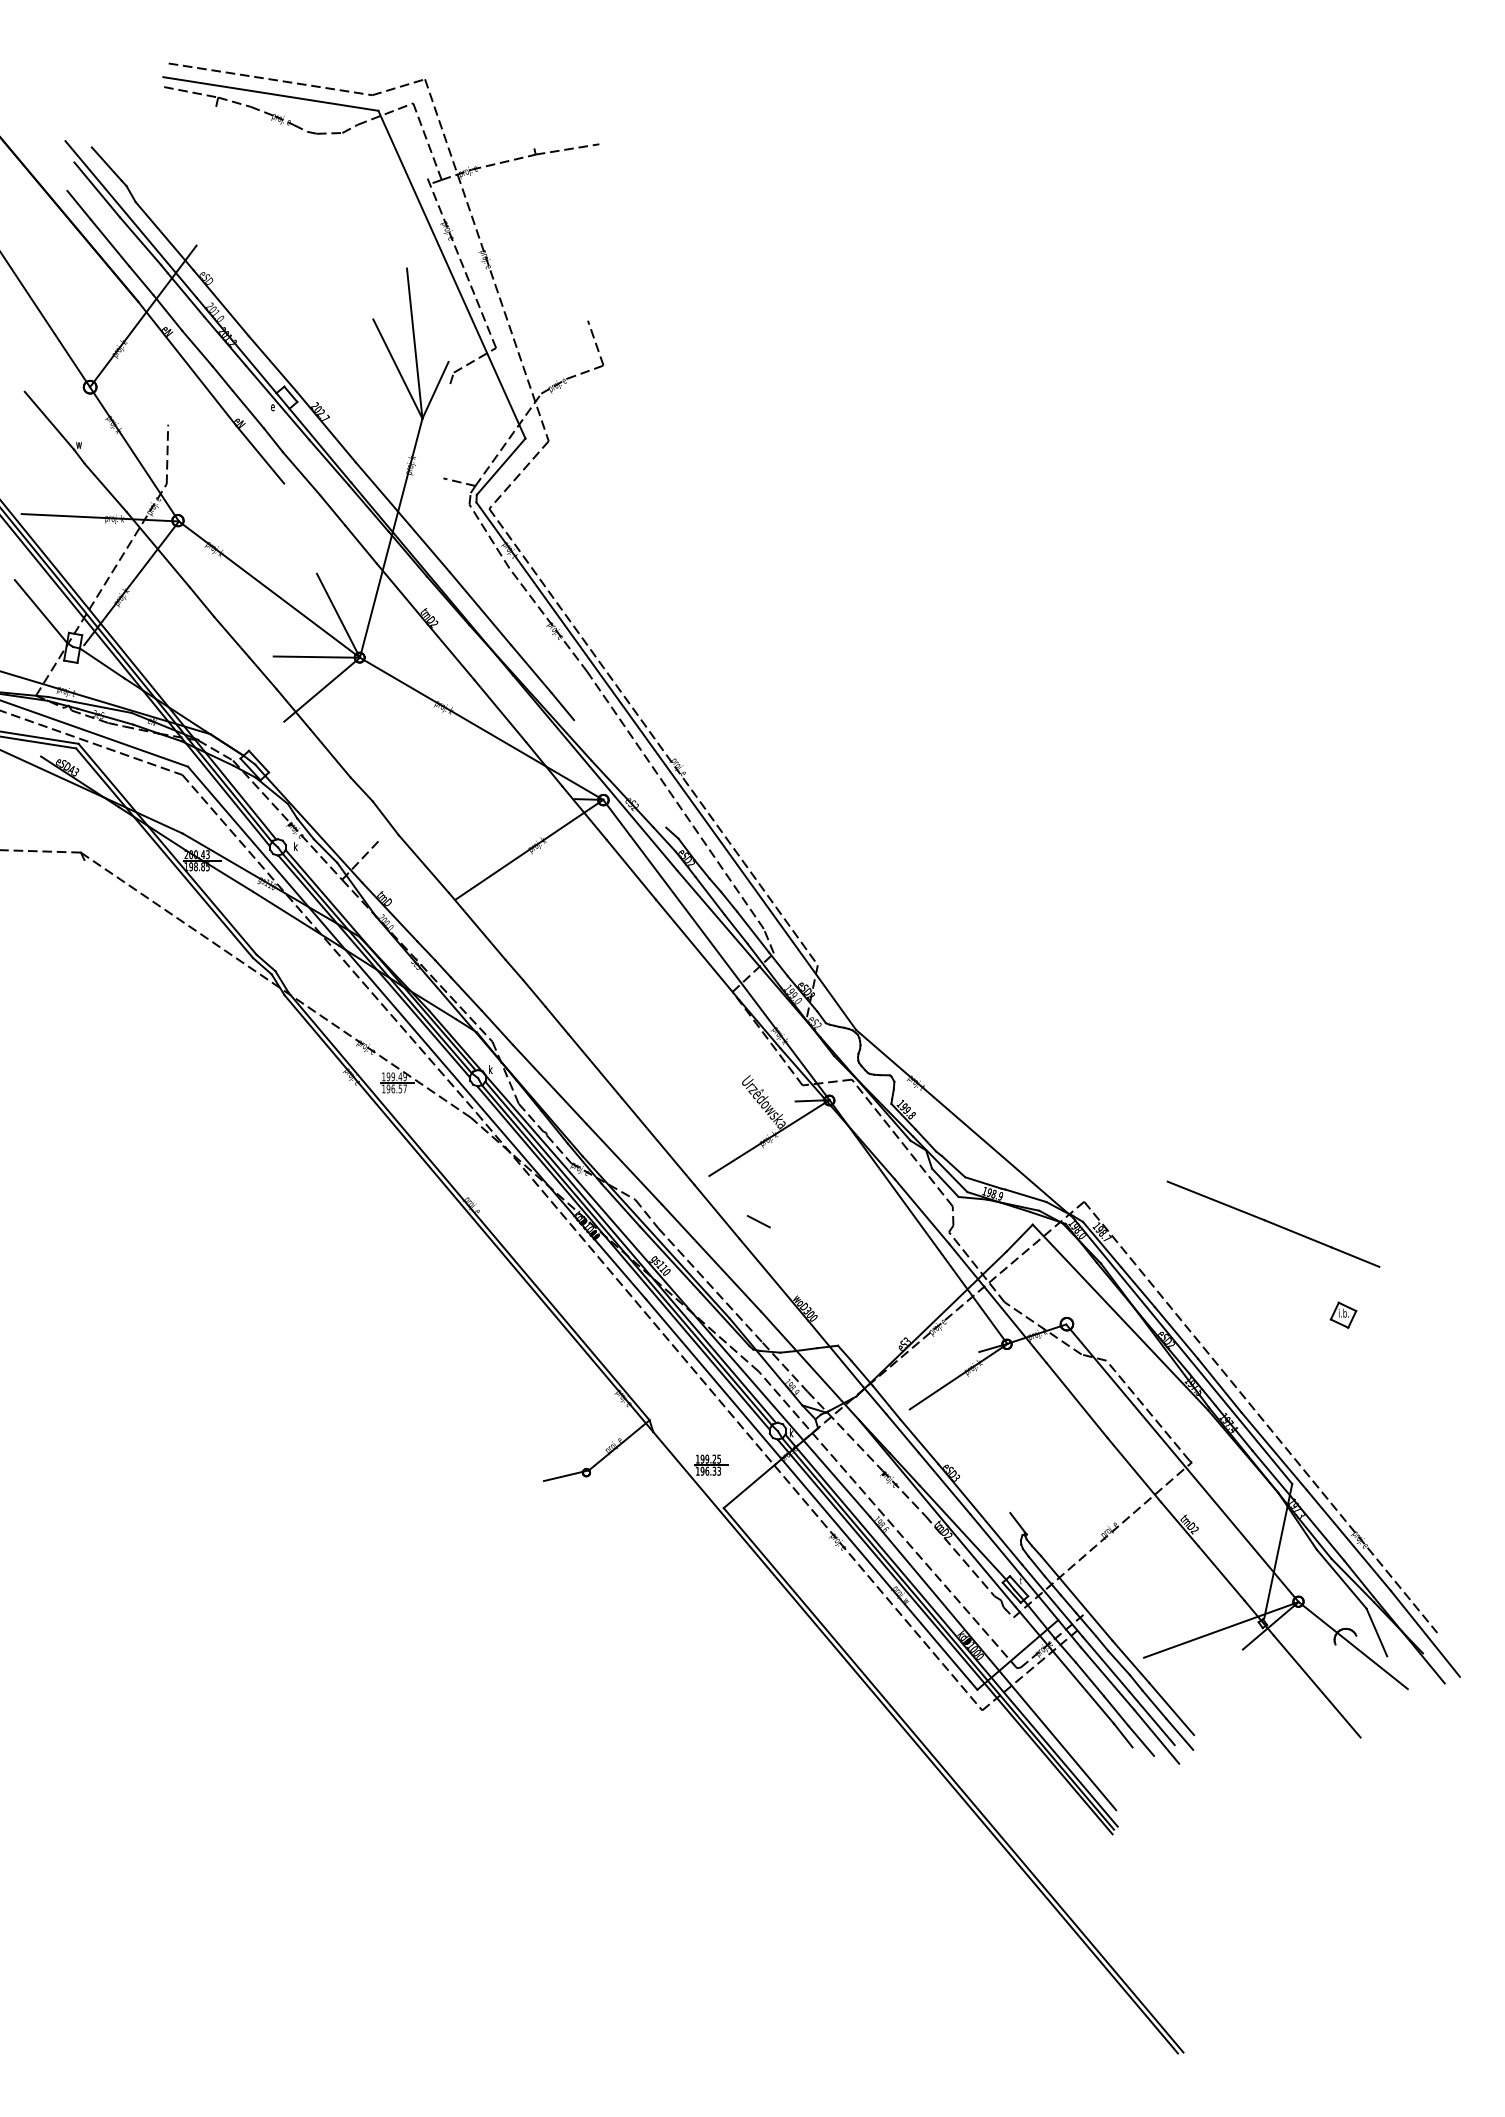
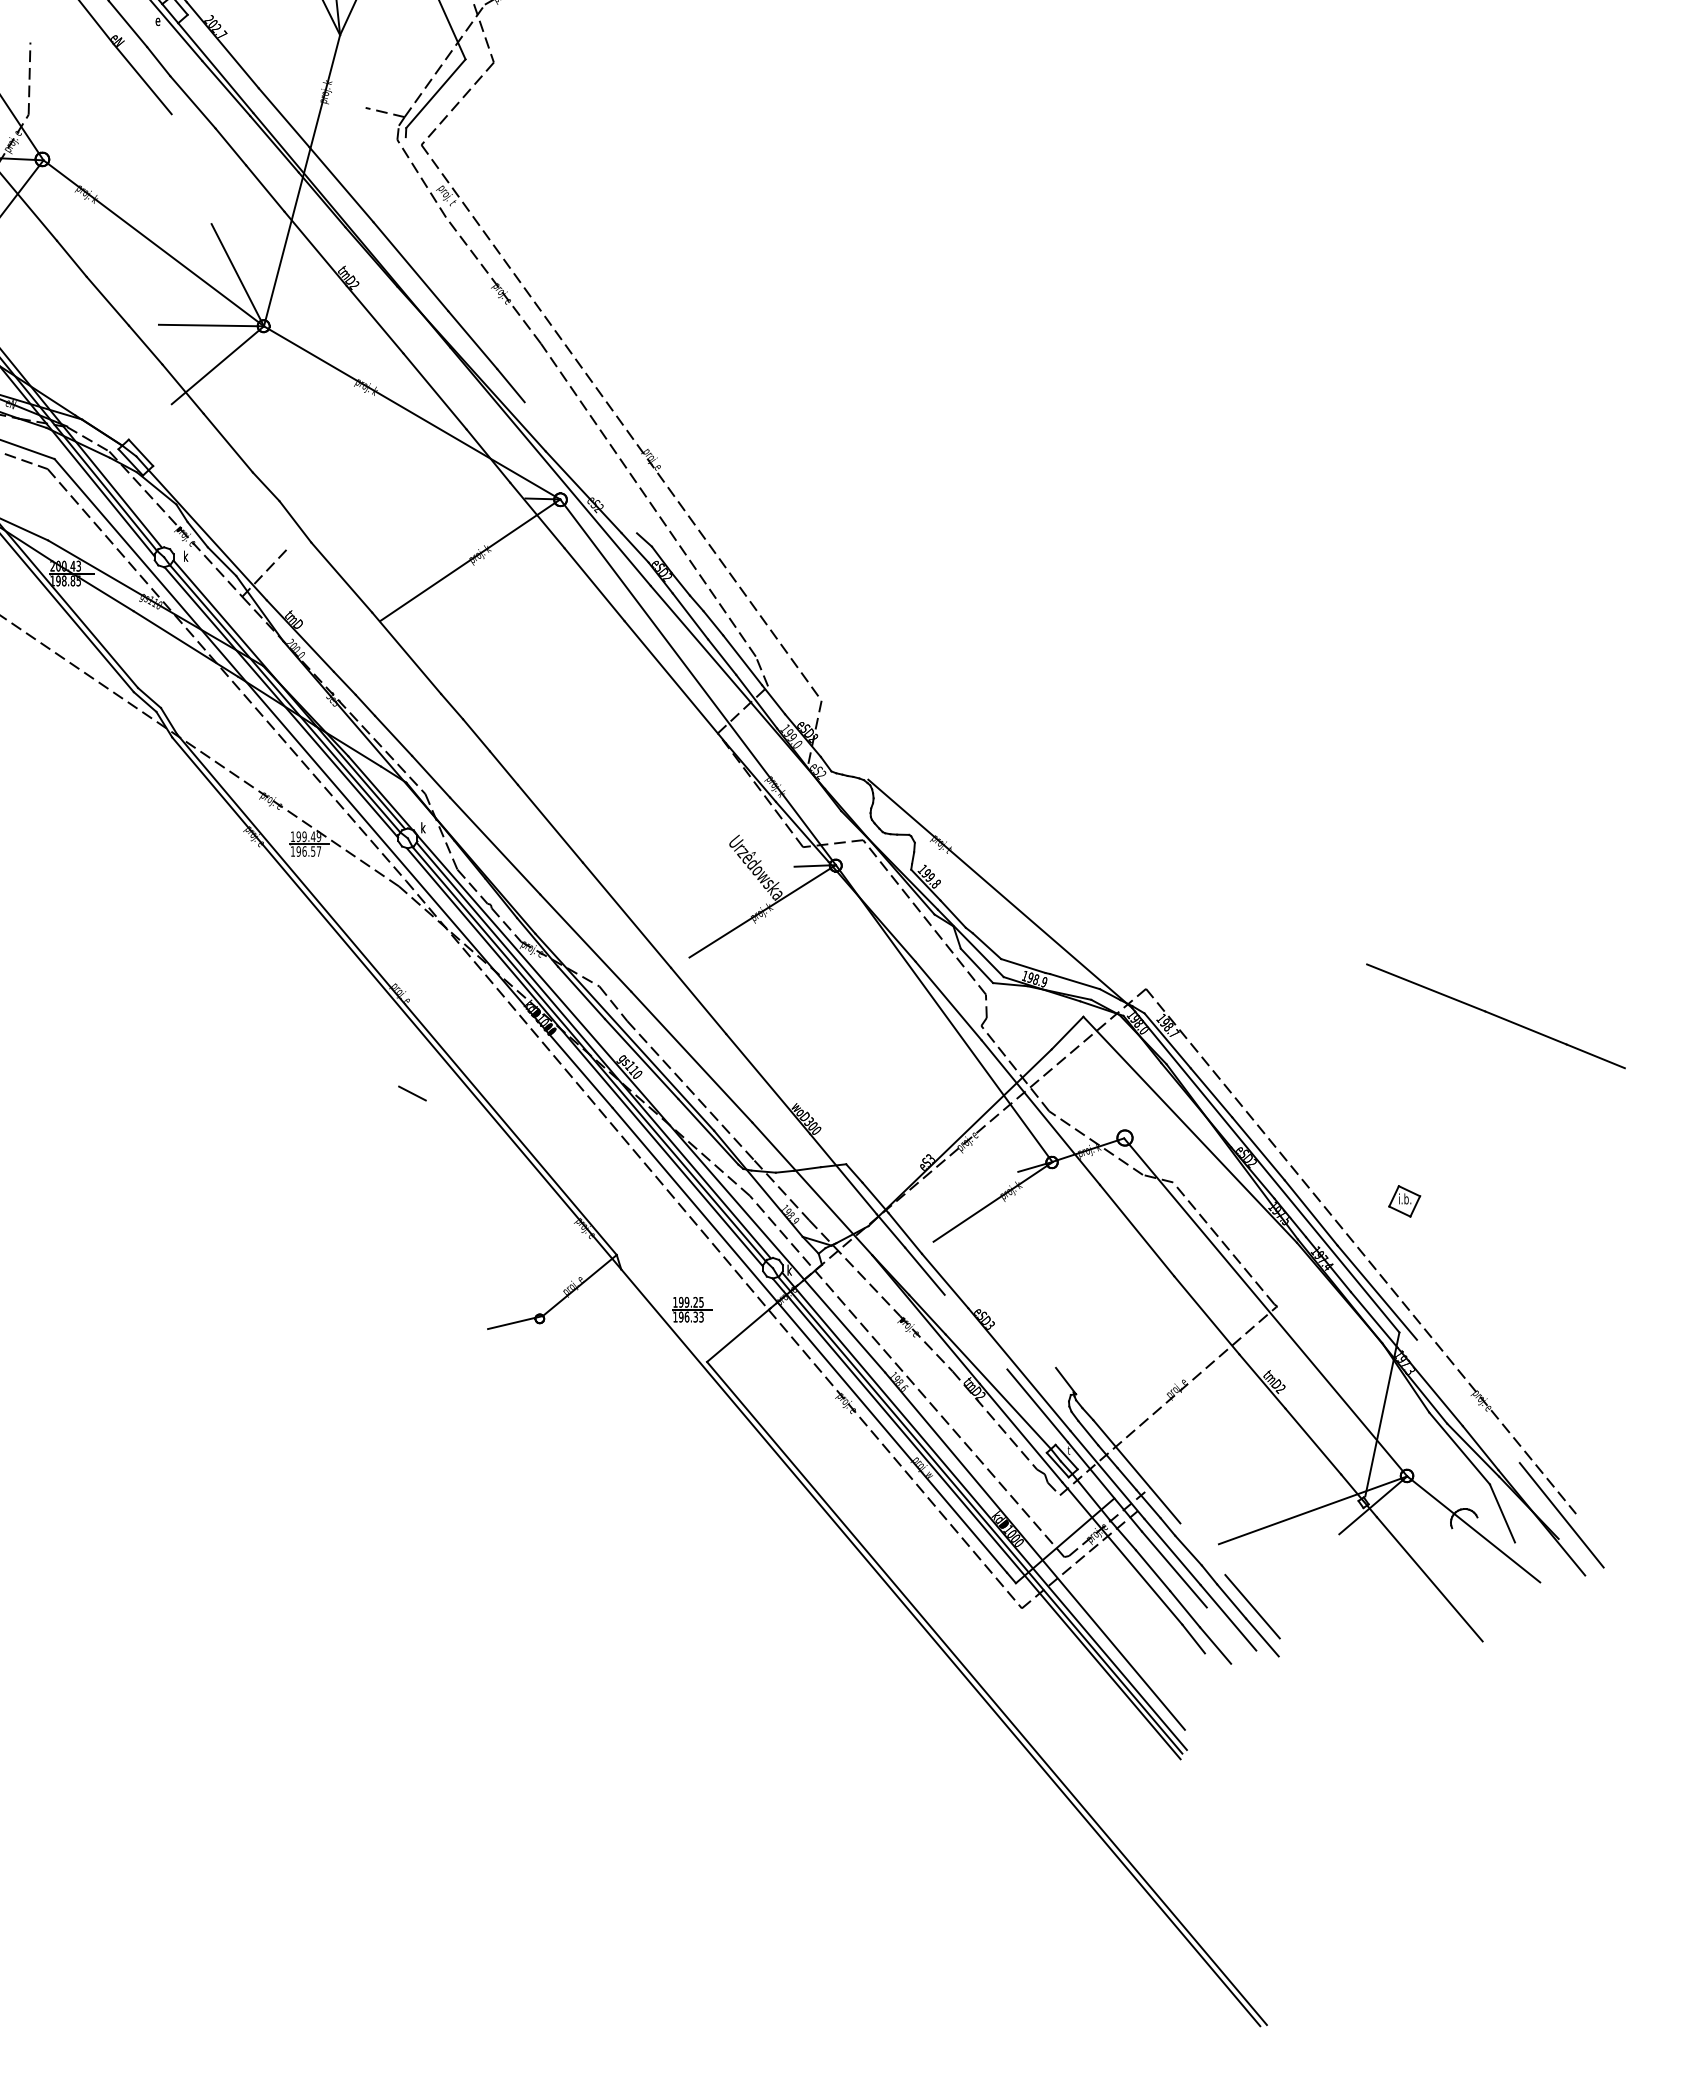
line: (666, 766) -> (637, 458), removed
line: (758, 1221) -> (412, 1093), moved
line: (1273, 1223) -> (1495, 1015), moved
part: (1343, 1314) -> (1404, 1200), moved
line: (944, 1483) -> (975, 1332), removed
line: (1348, 1540) -> (1467, 1401), removed
line: (1130, 1661) -> (1202, 1548), removed
line: (1156, 1736) -> (1234, 1640), removed

